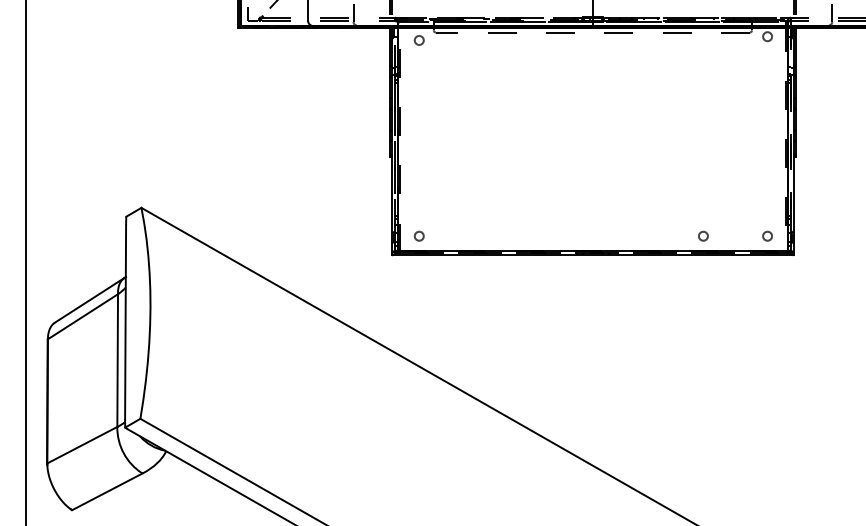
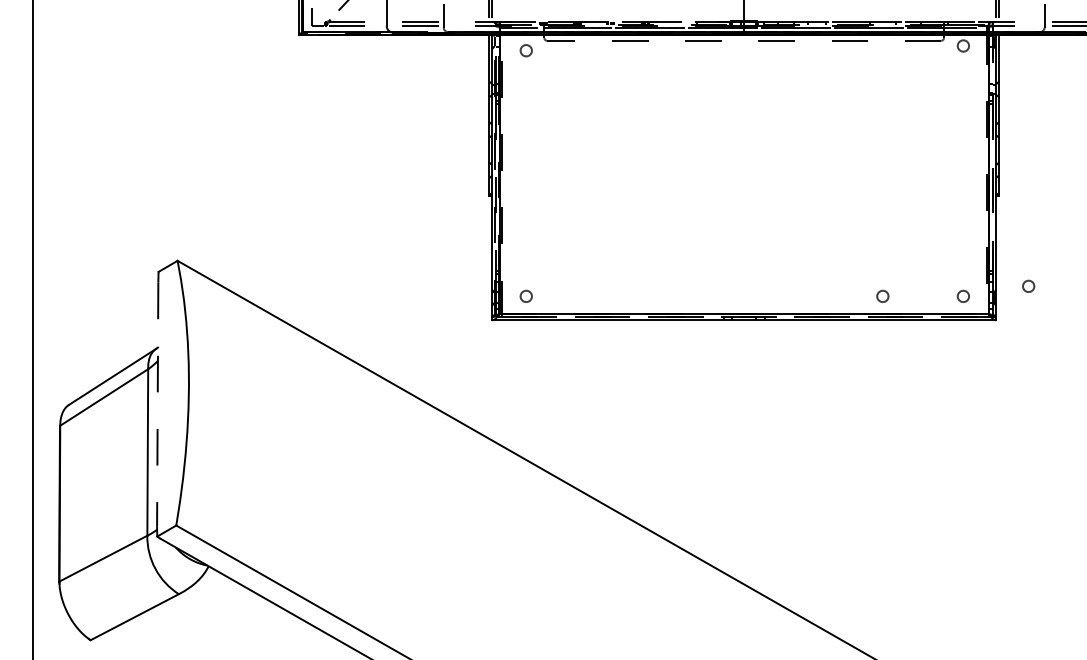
circle: (819, 227) -> (1028, 285), added
line: (125, 322) -> (157, 404), solid -> dashed

